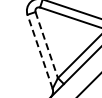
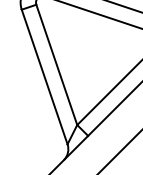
line: (46, 45) -> (56, 65), dashed -> solid
line: (39, 51) -> (43, 76), dashed -> solid

